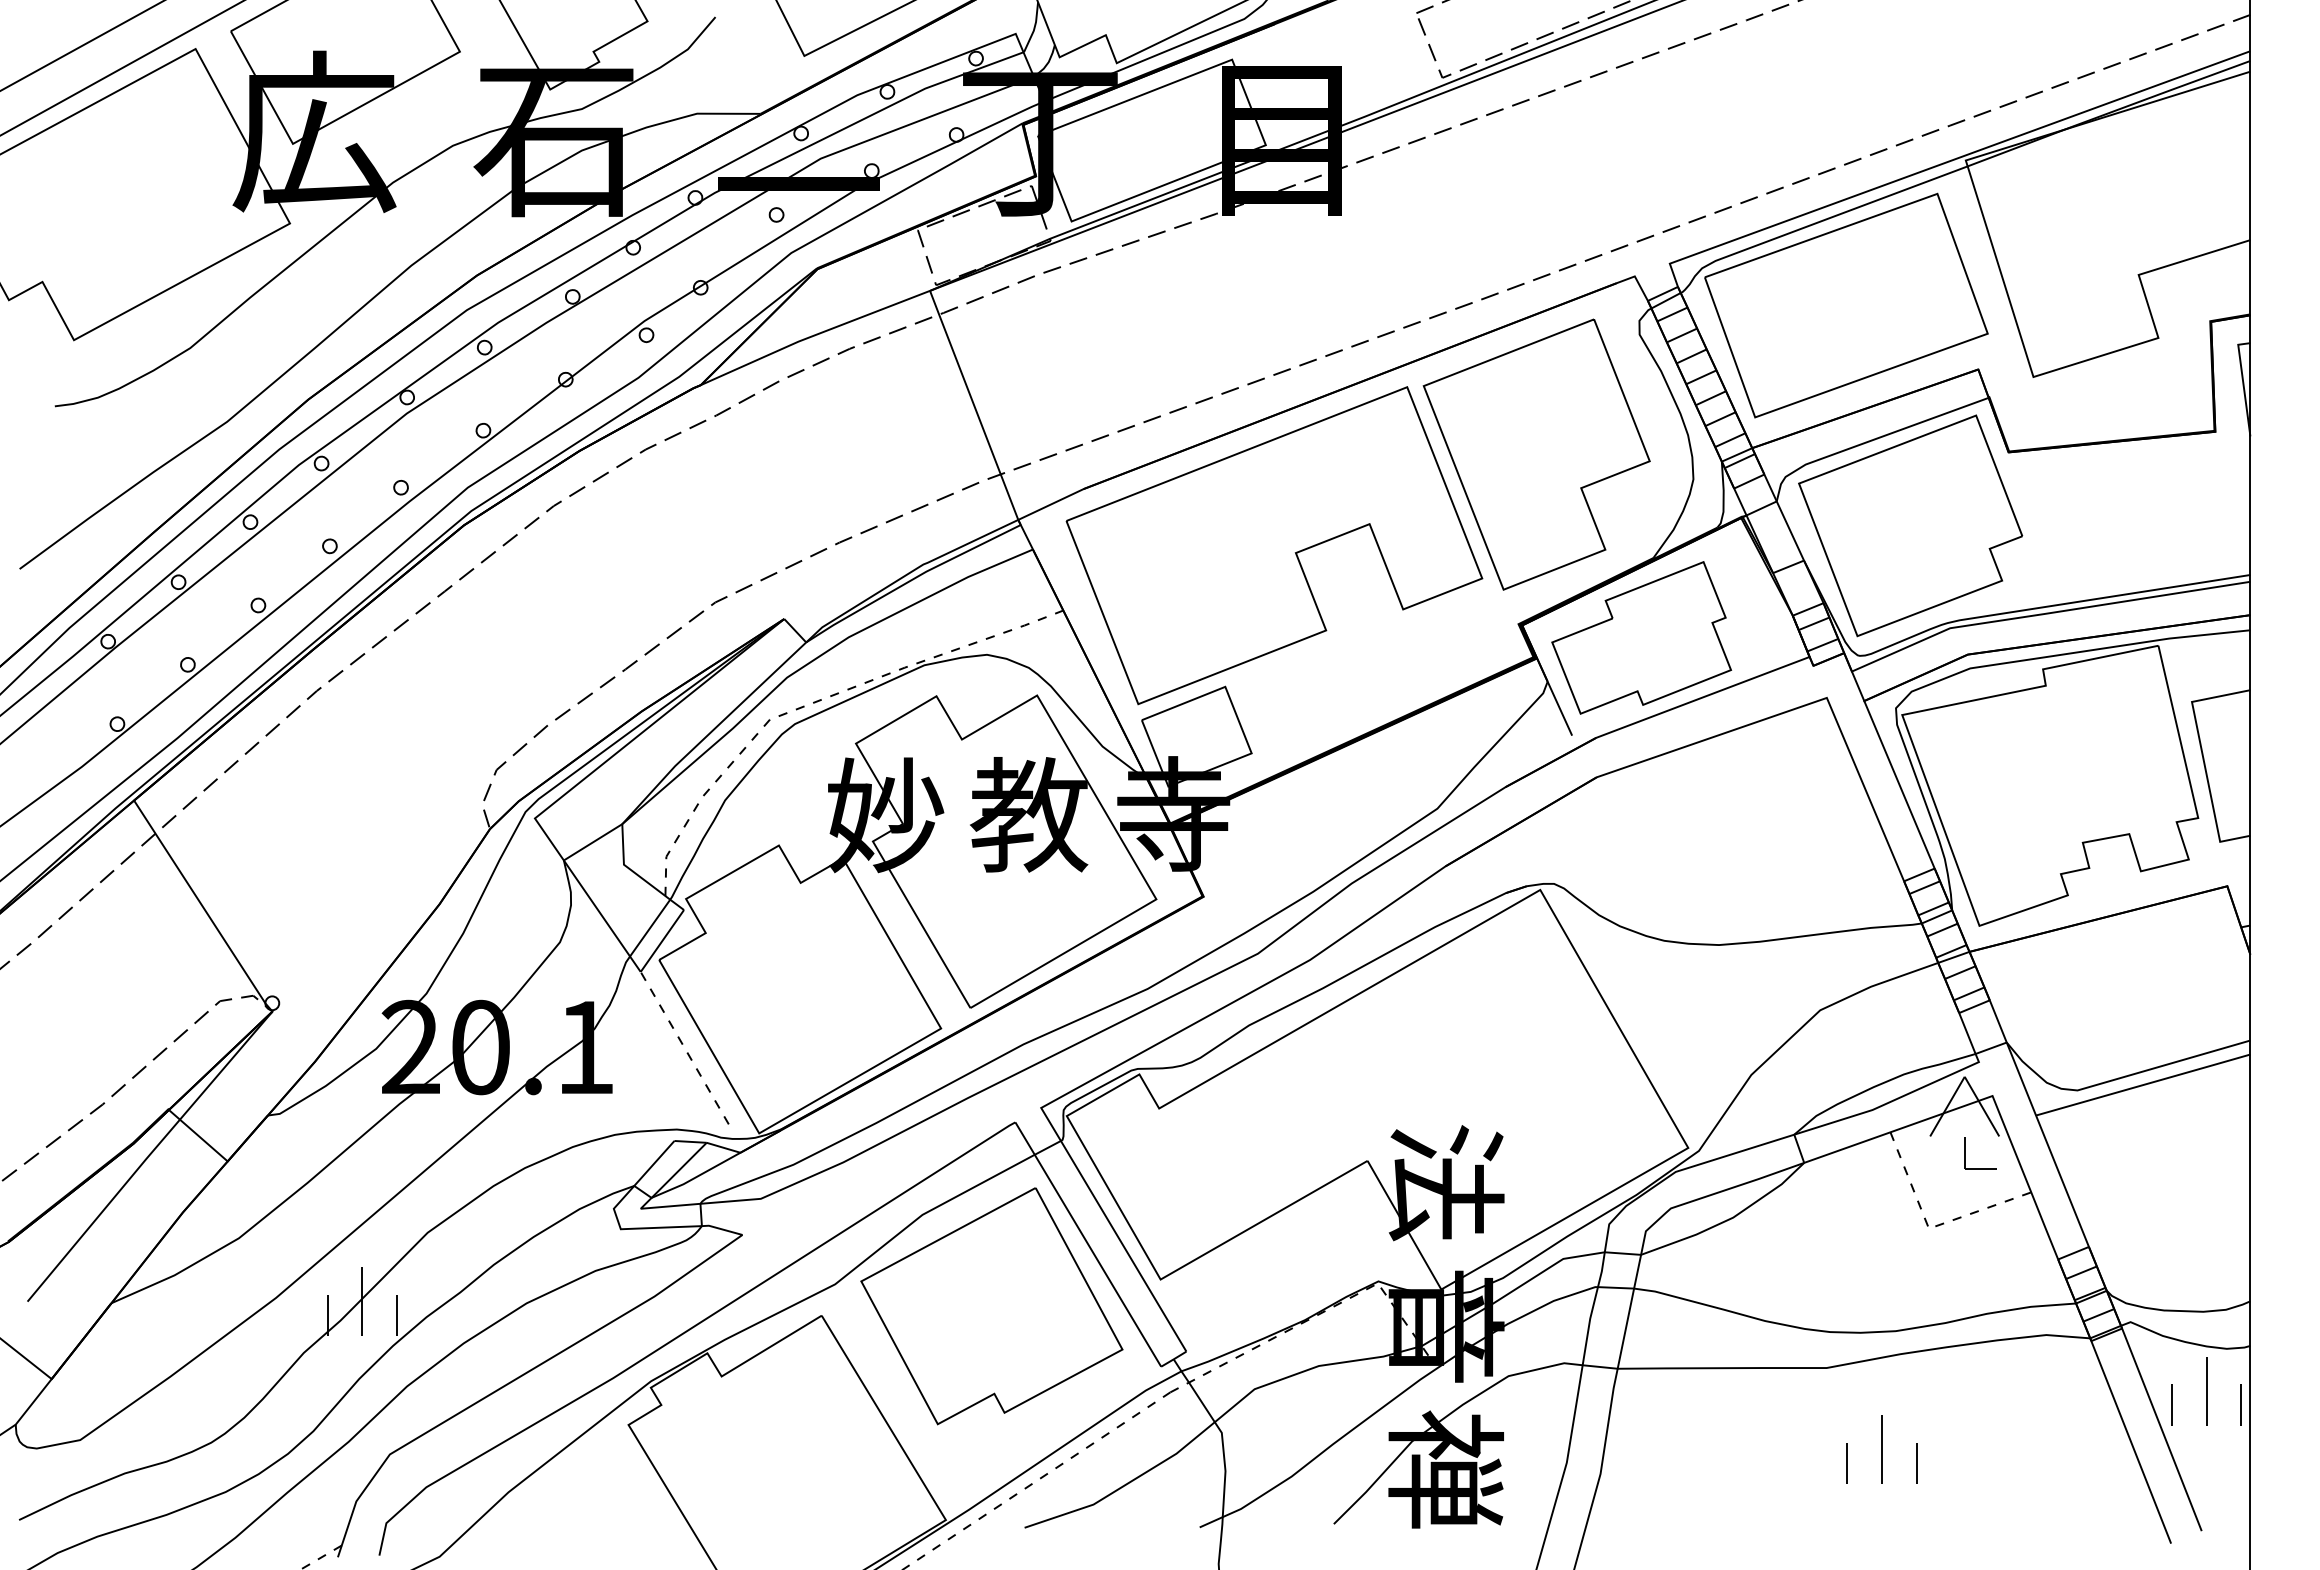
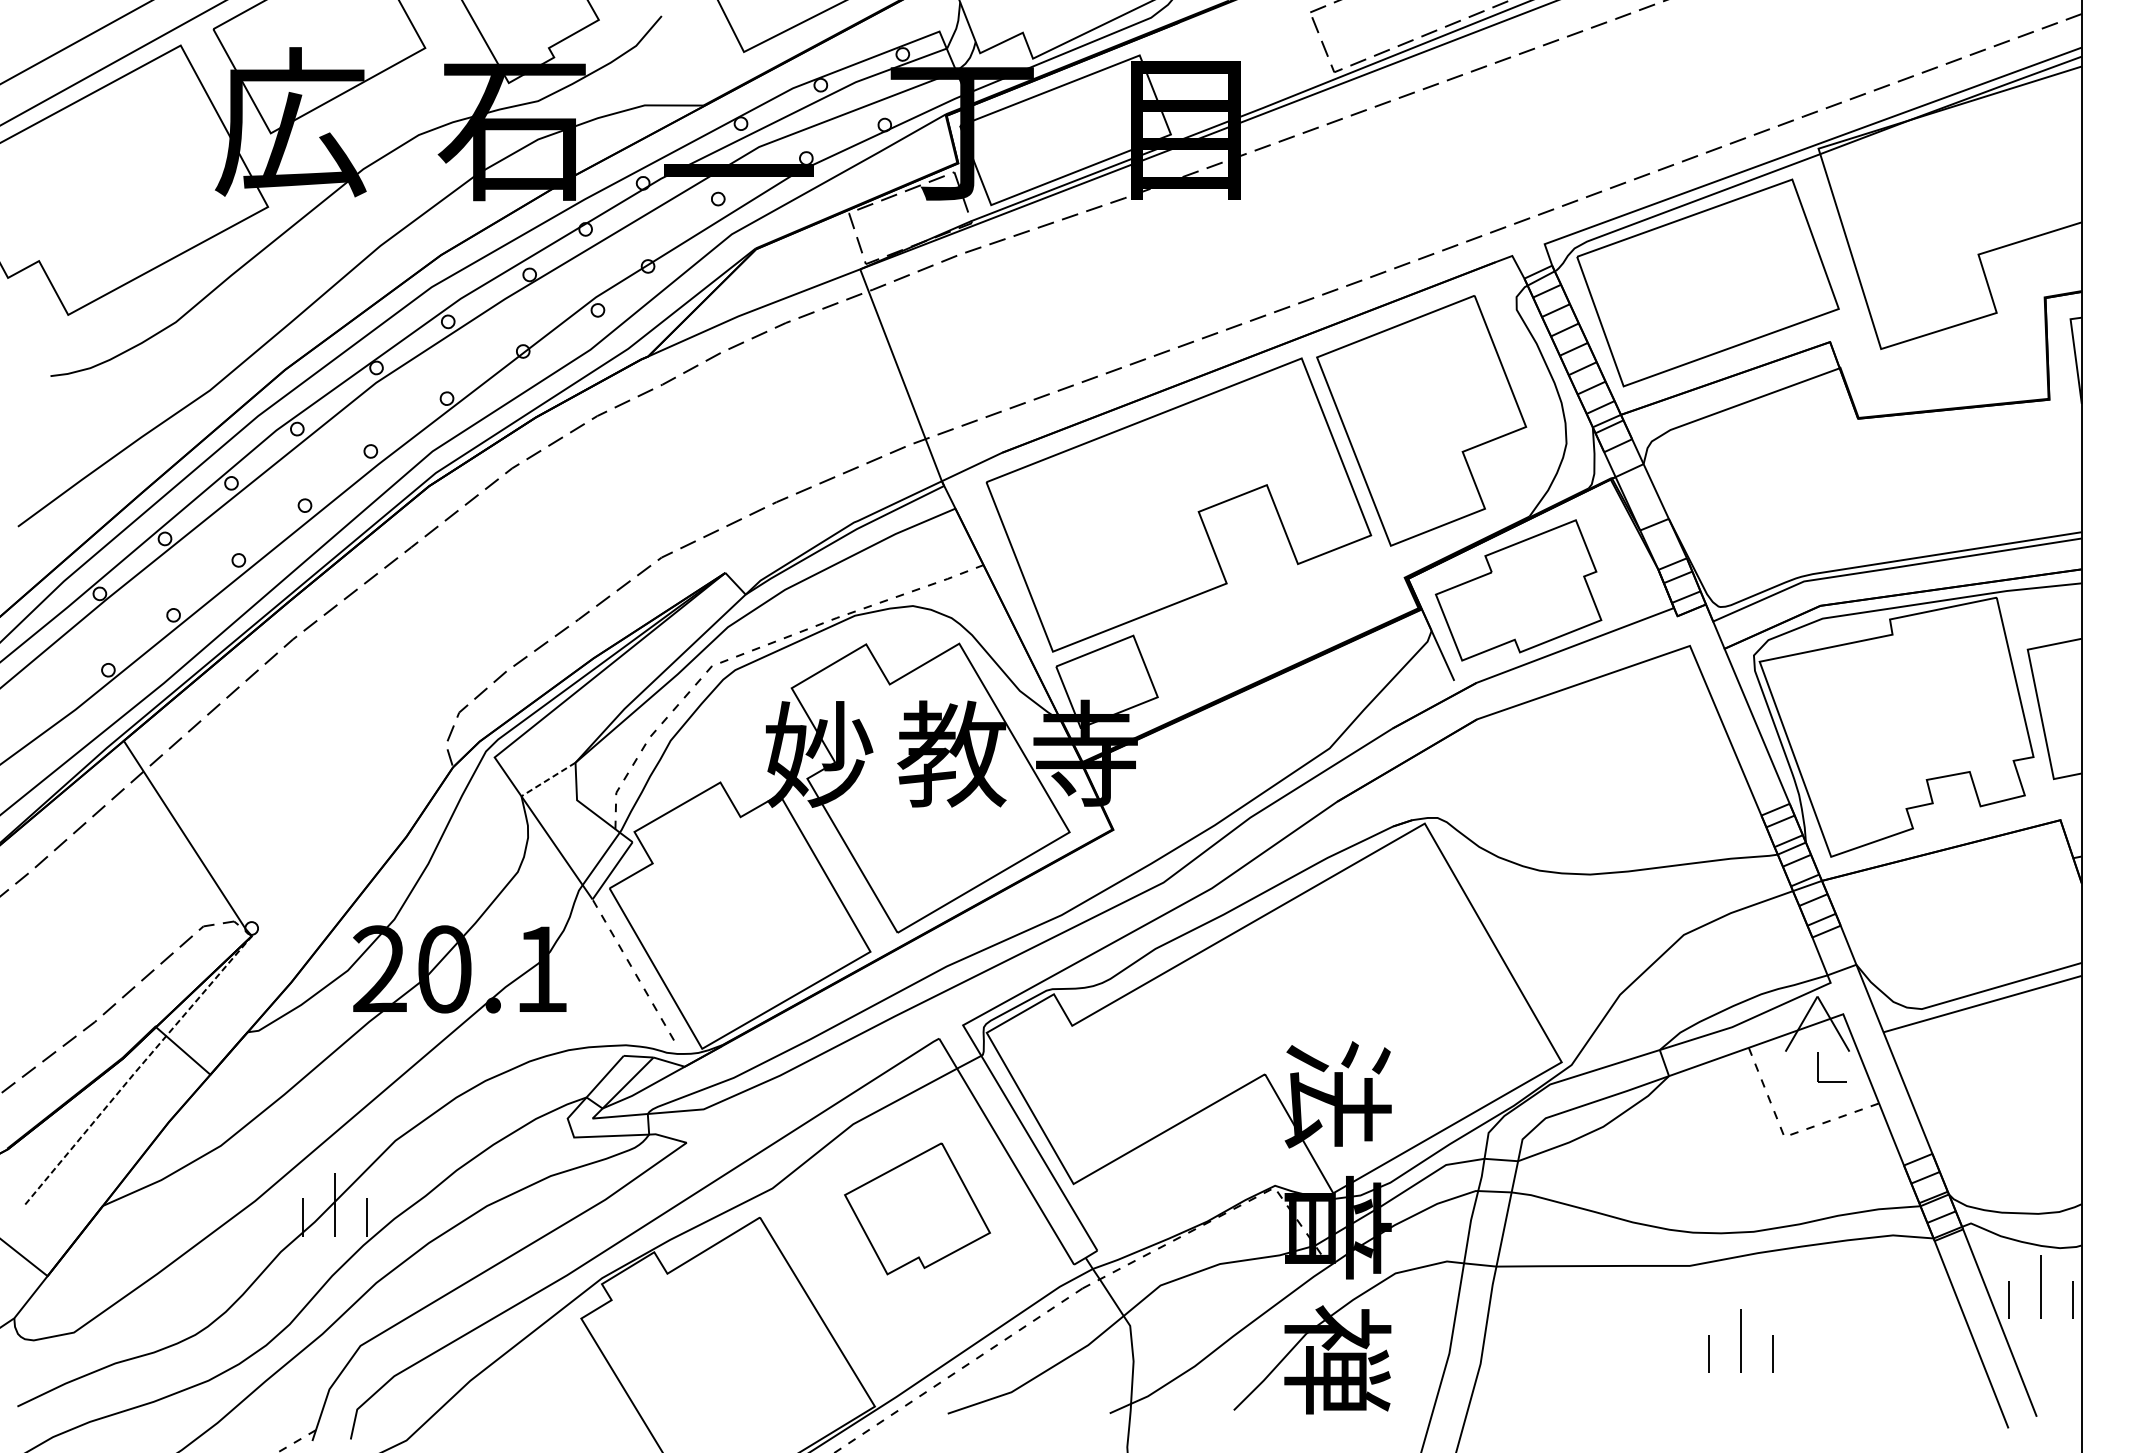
part: (1910, 525) -> (1767, 486), removed
line: (592, 842) -> (547, 779), solid -> dashed
line: (149, 1155) -> (138, 1069), solid -> dashed
part: (991, 1306) -> (917, 1208), size x0.6

